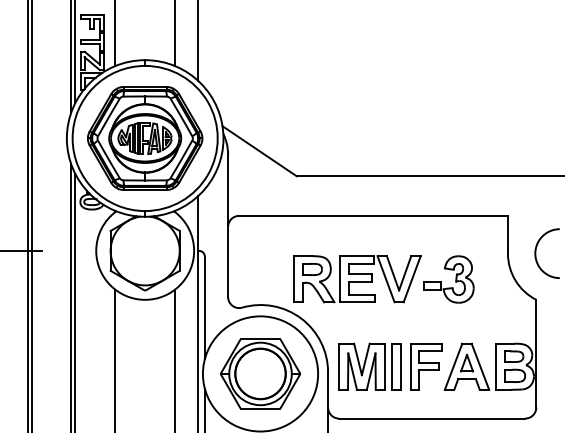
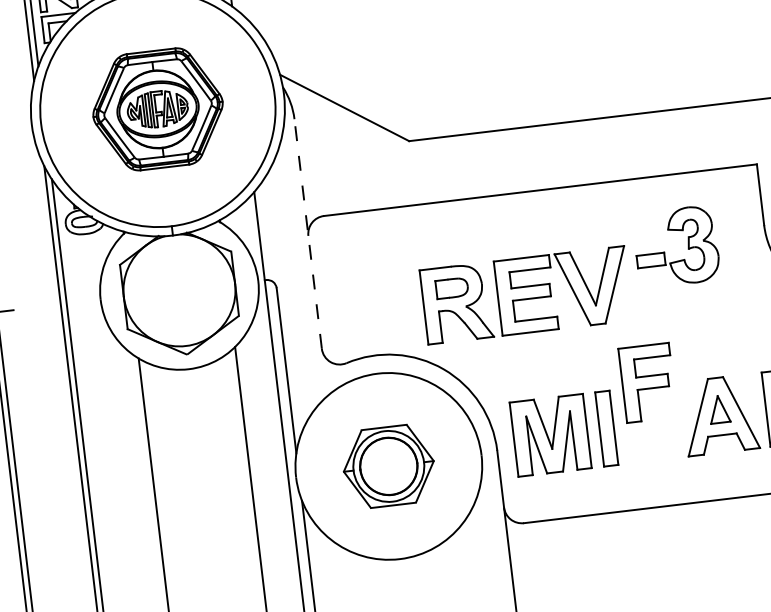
part: (145, 138) -> (158, 109), size x0.7
line: (228, 225) -> (308, 233), solid -> dashed
part: (455, 279) -> (687, 245), moved
part: (426, 366) -> (648, 382), moved
part: (260, 373) -> (388, 465), size x0.7

